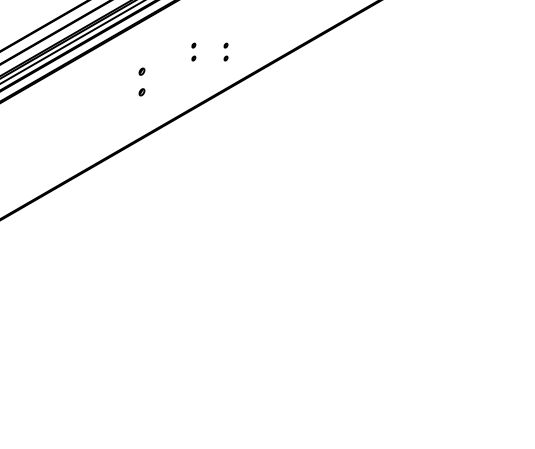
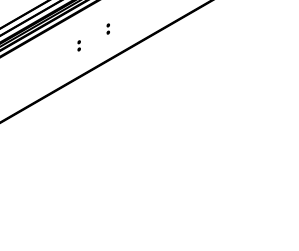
part: (224, 51) -> (125, 28), removed
part: (140, 81) -> (78, 45), size x0.62

